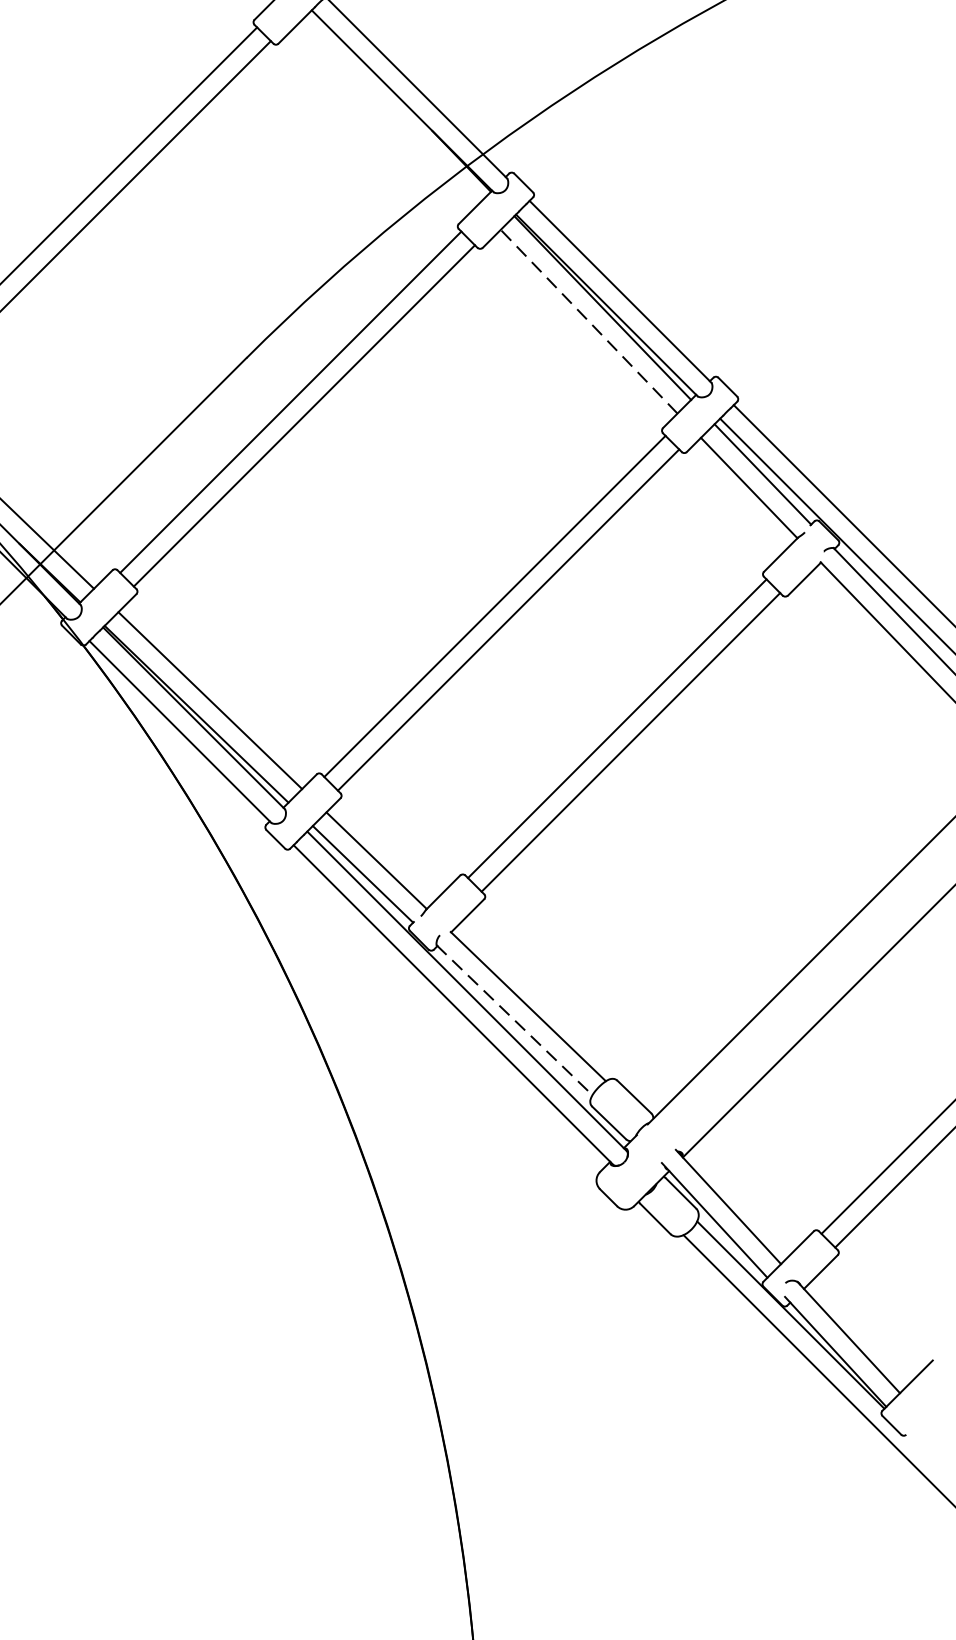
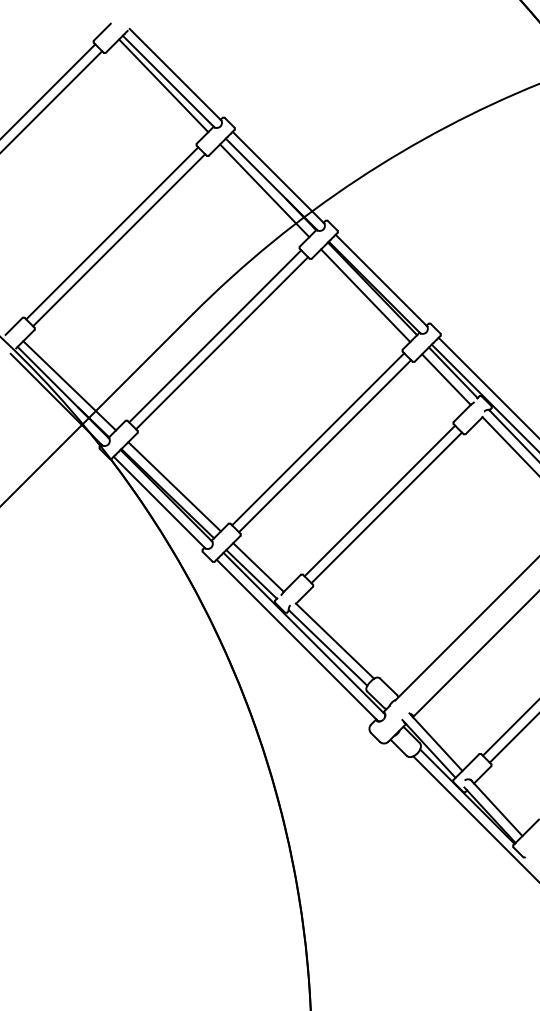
line: (388, 113) -> (264, 190), added
line: (588, 321) -> (365, 295), dashed -> solid
line: (515, 1019) -> (328, 647), dashed -> solid

